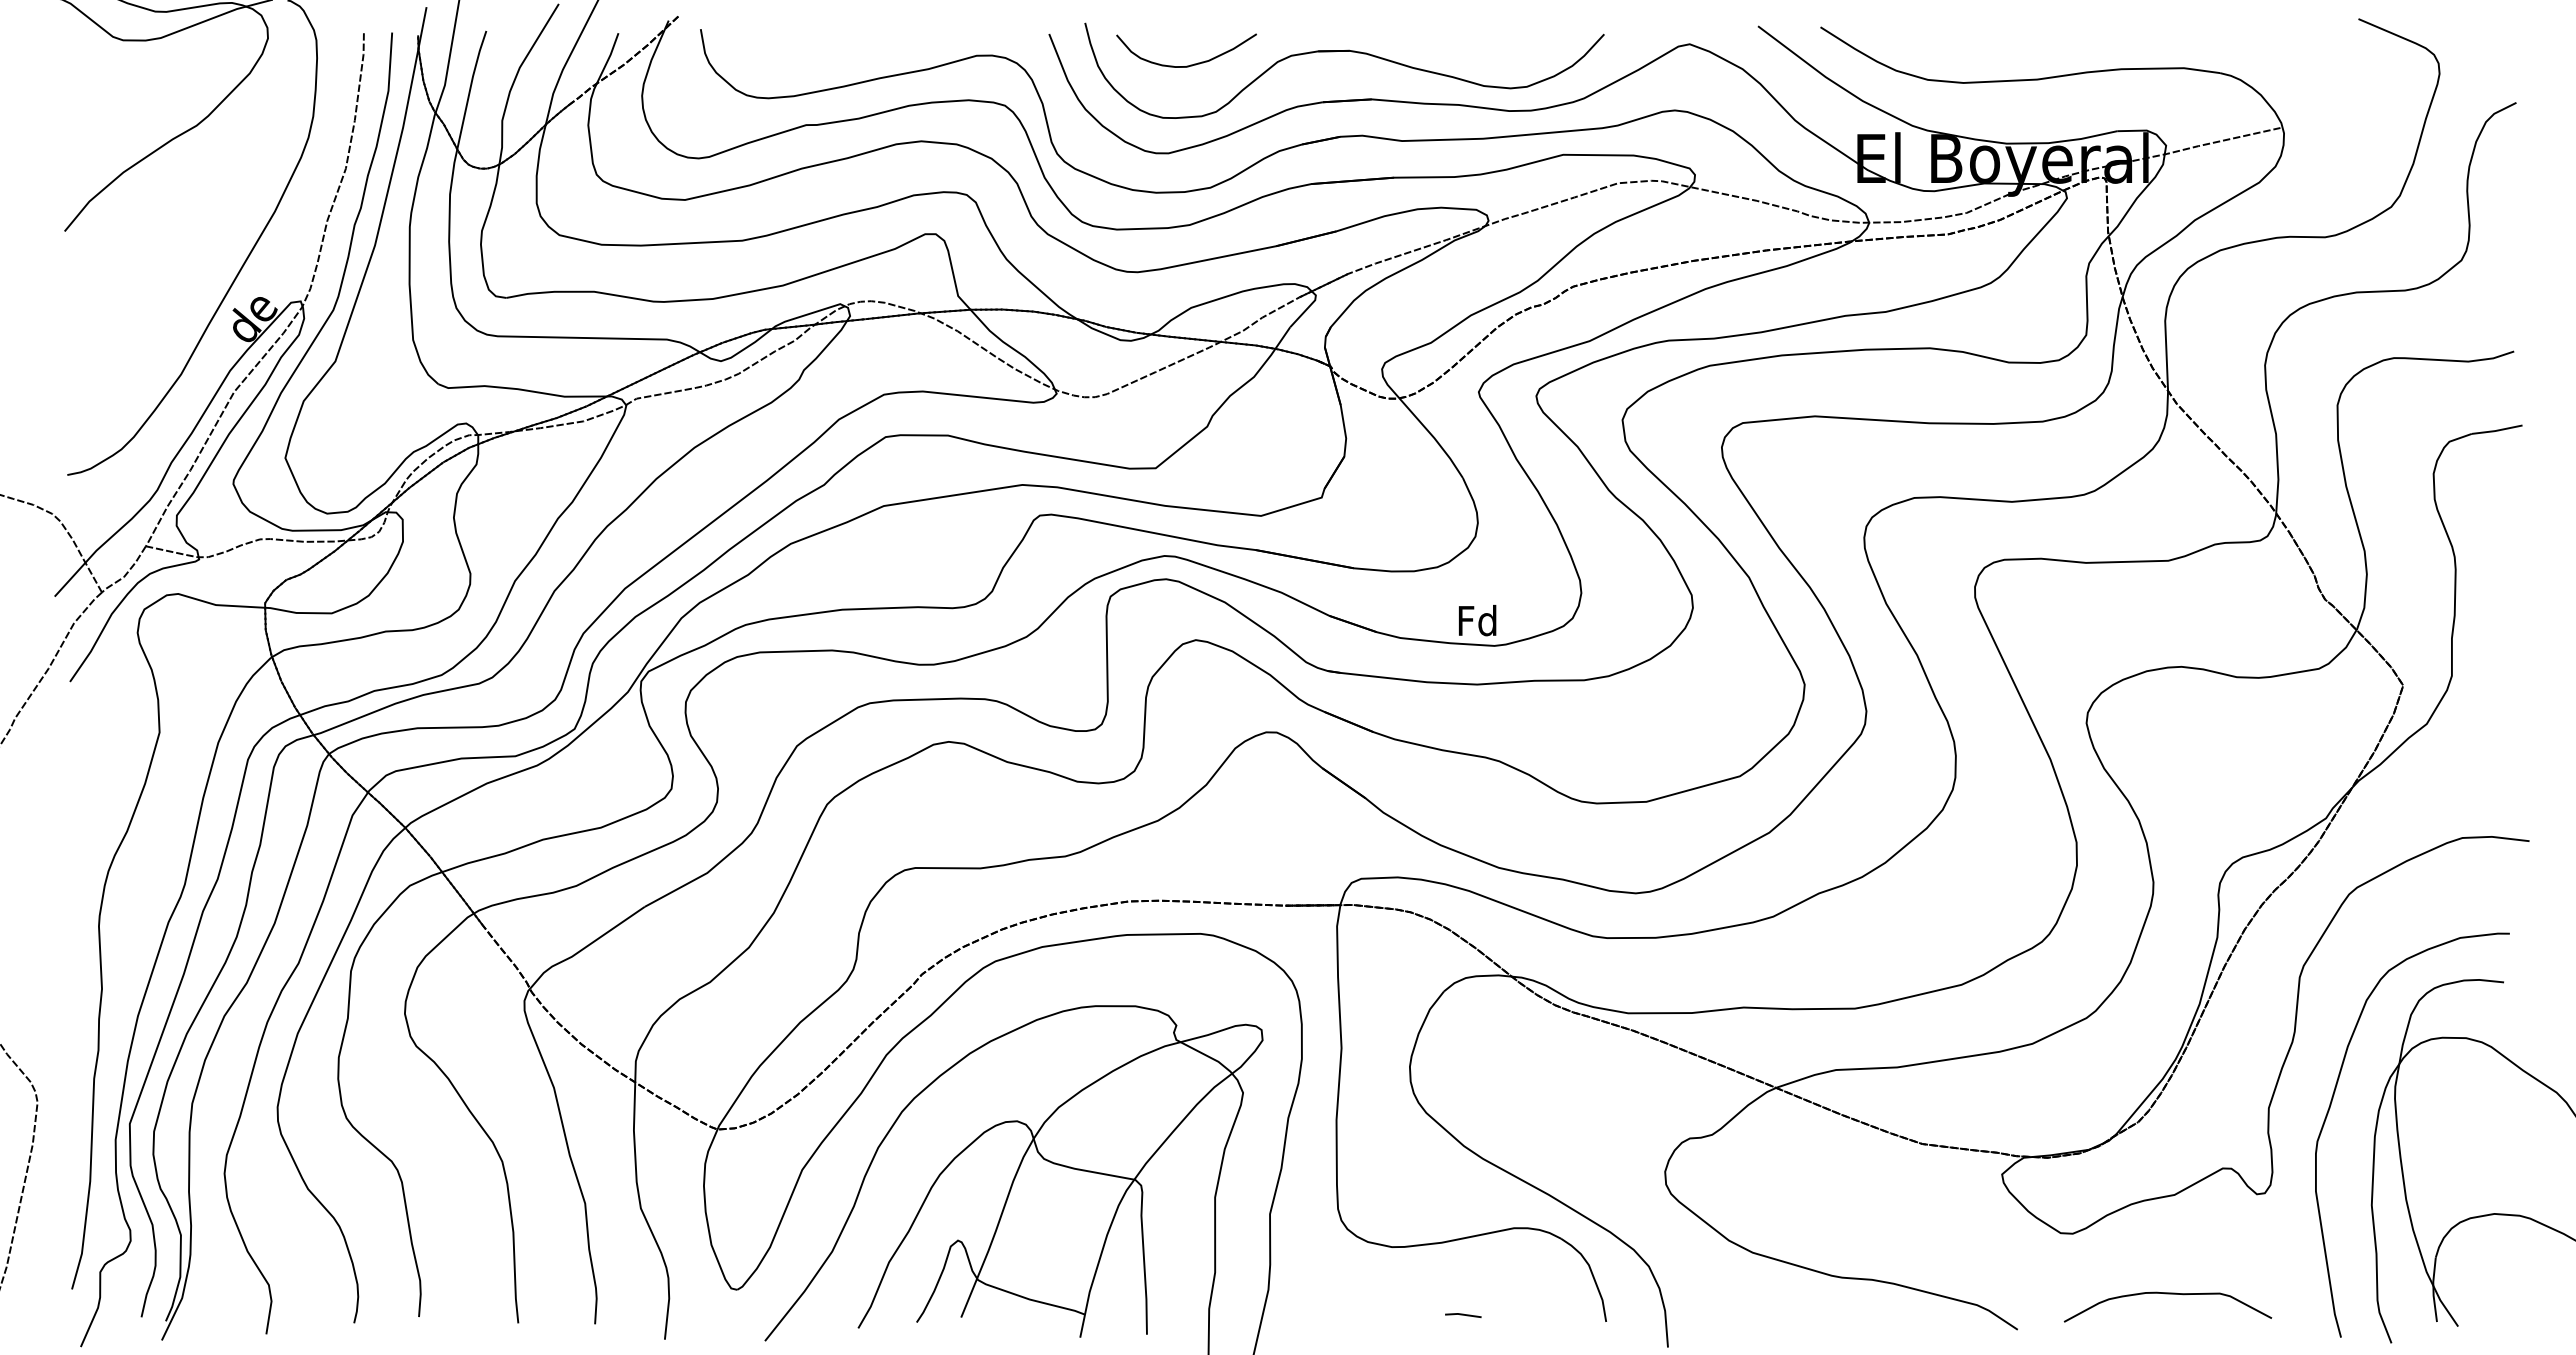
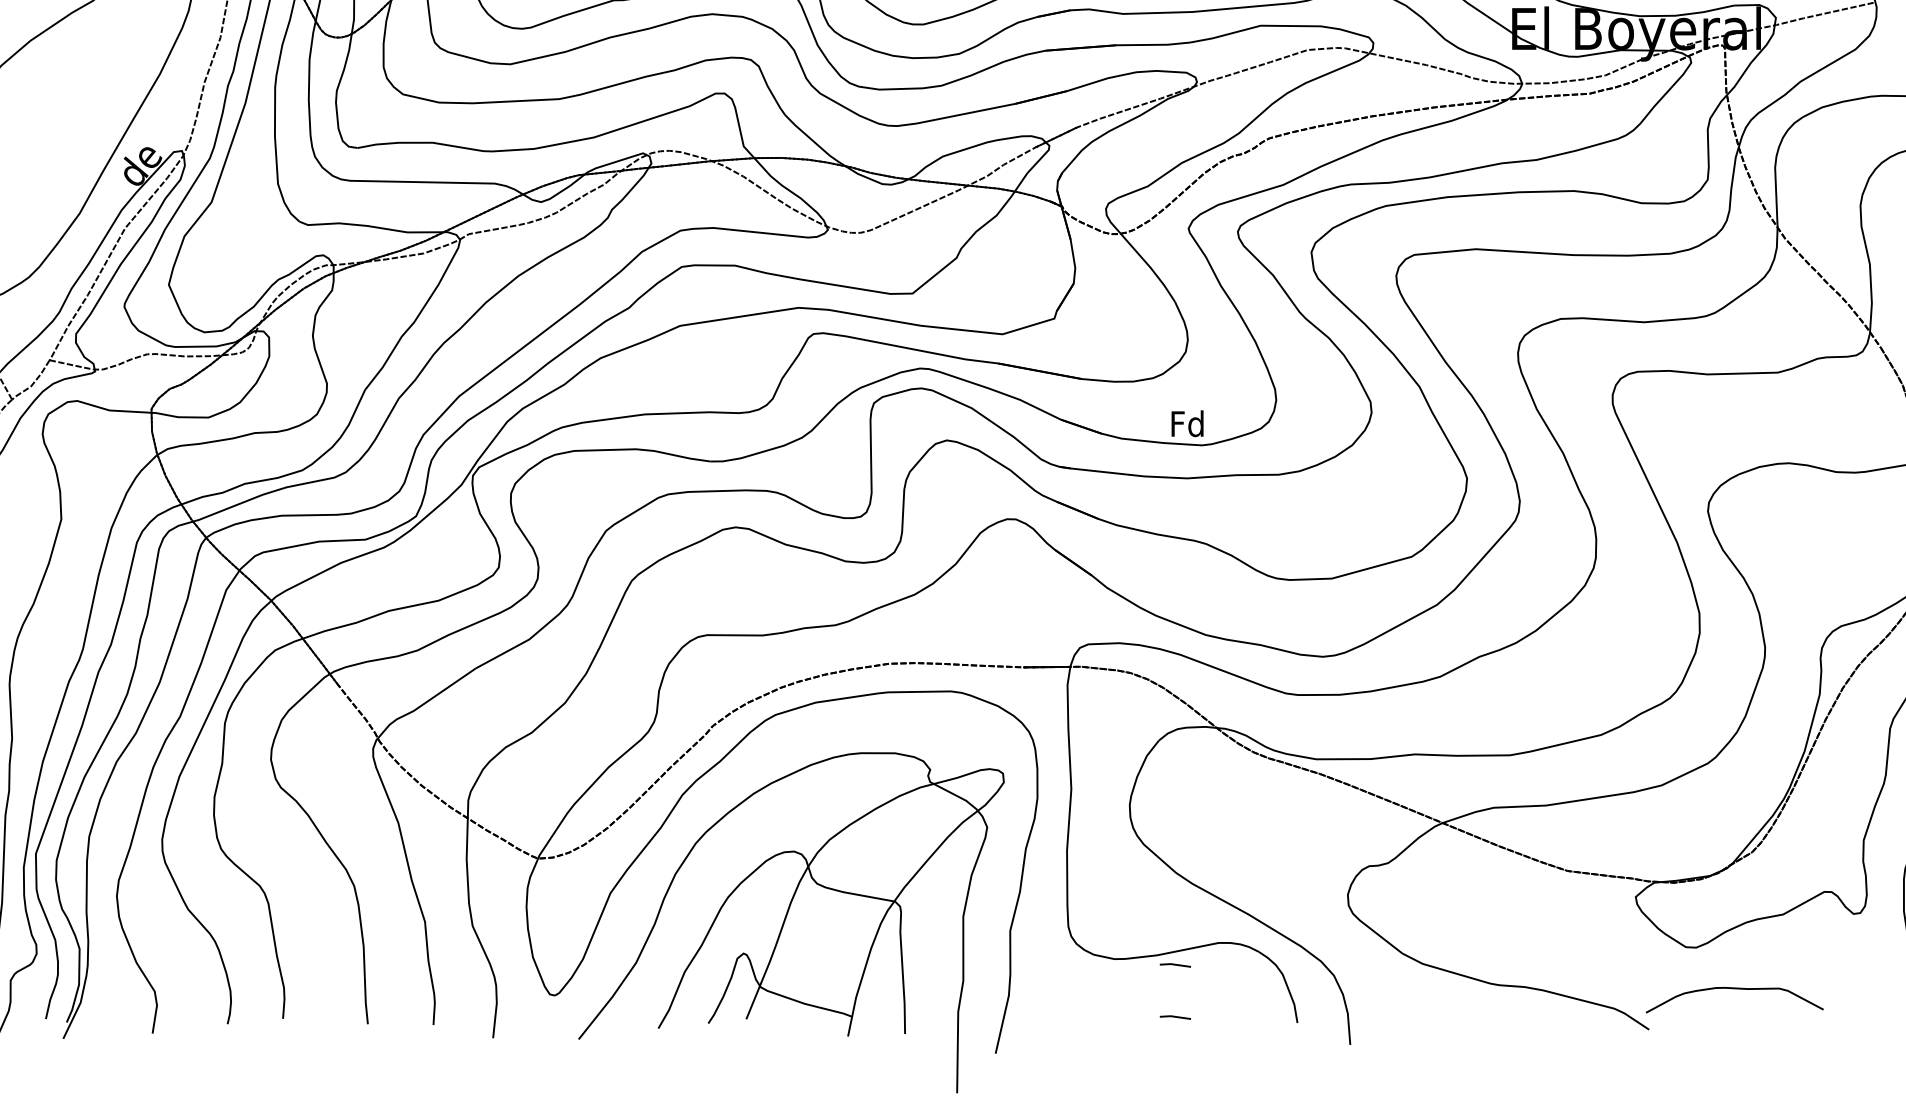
line: (1463, 1254) -> (1175, 965), added
curve: (2167, 1294) -> (1734, 989), moved

